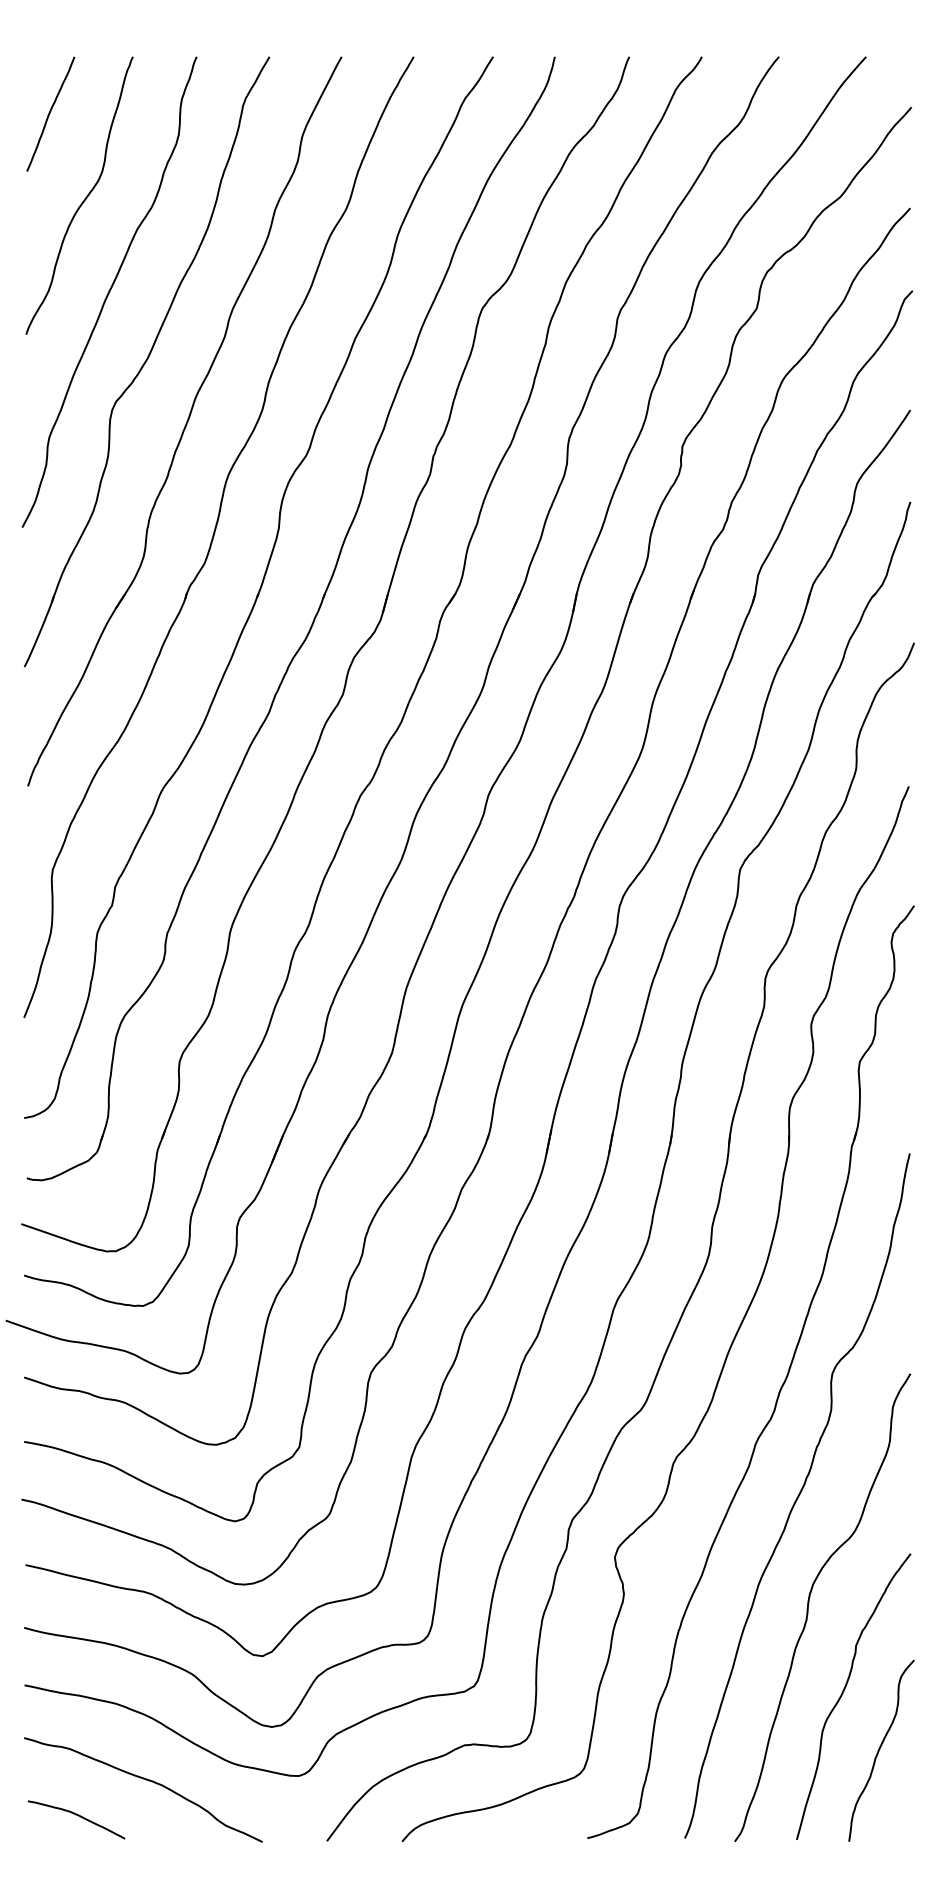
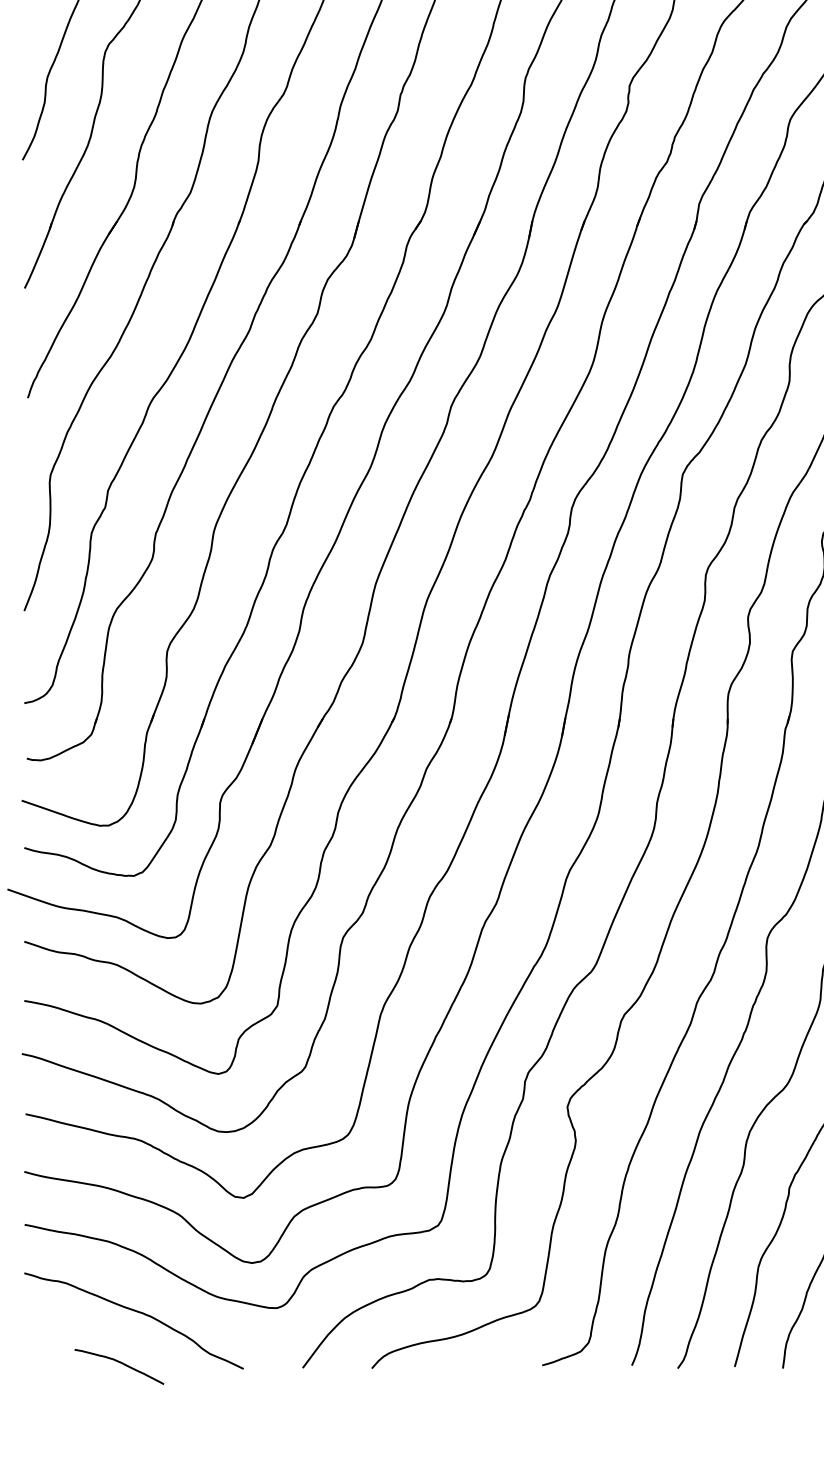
curve: (78, 1816) -> (121, 1363), moved

